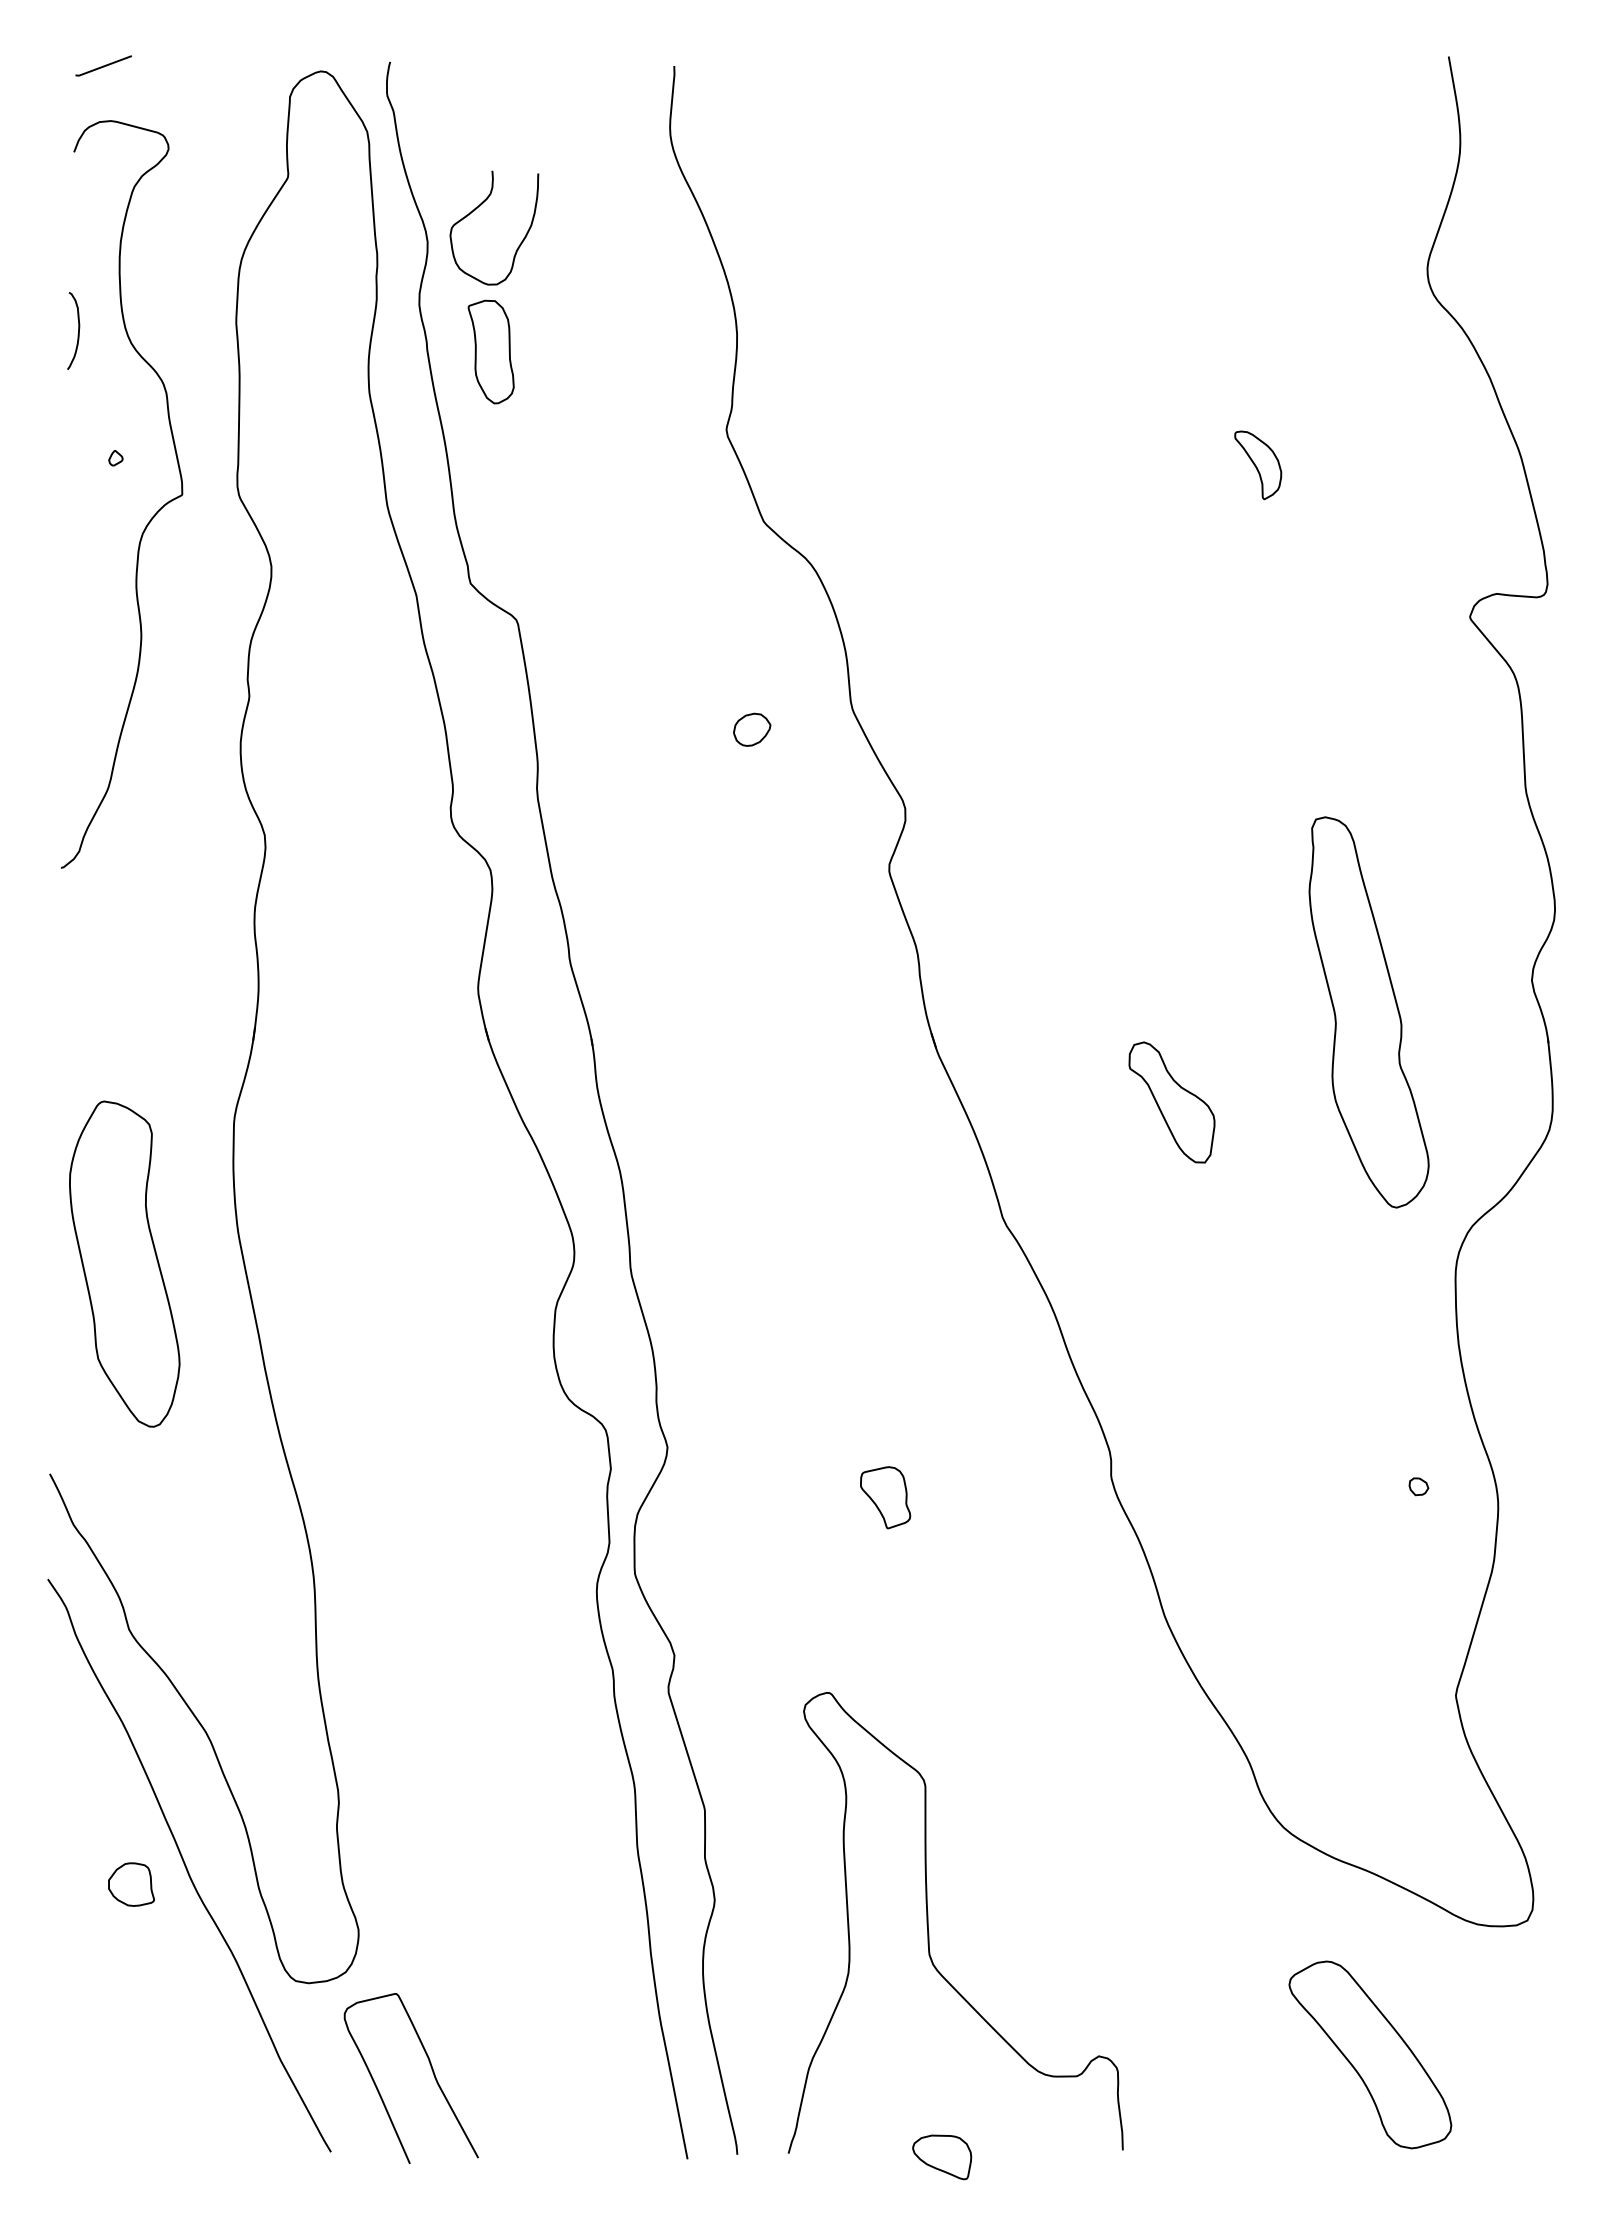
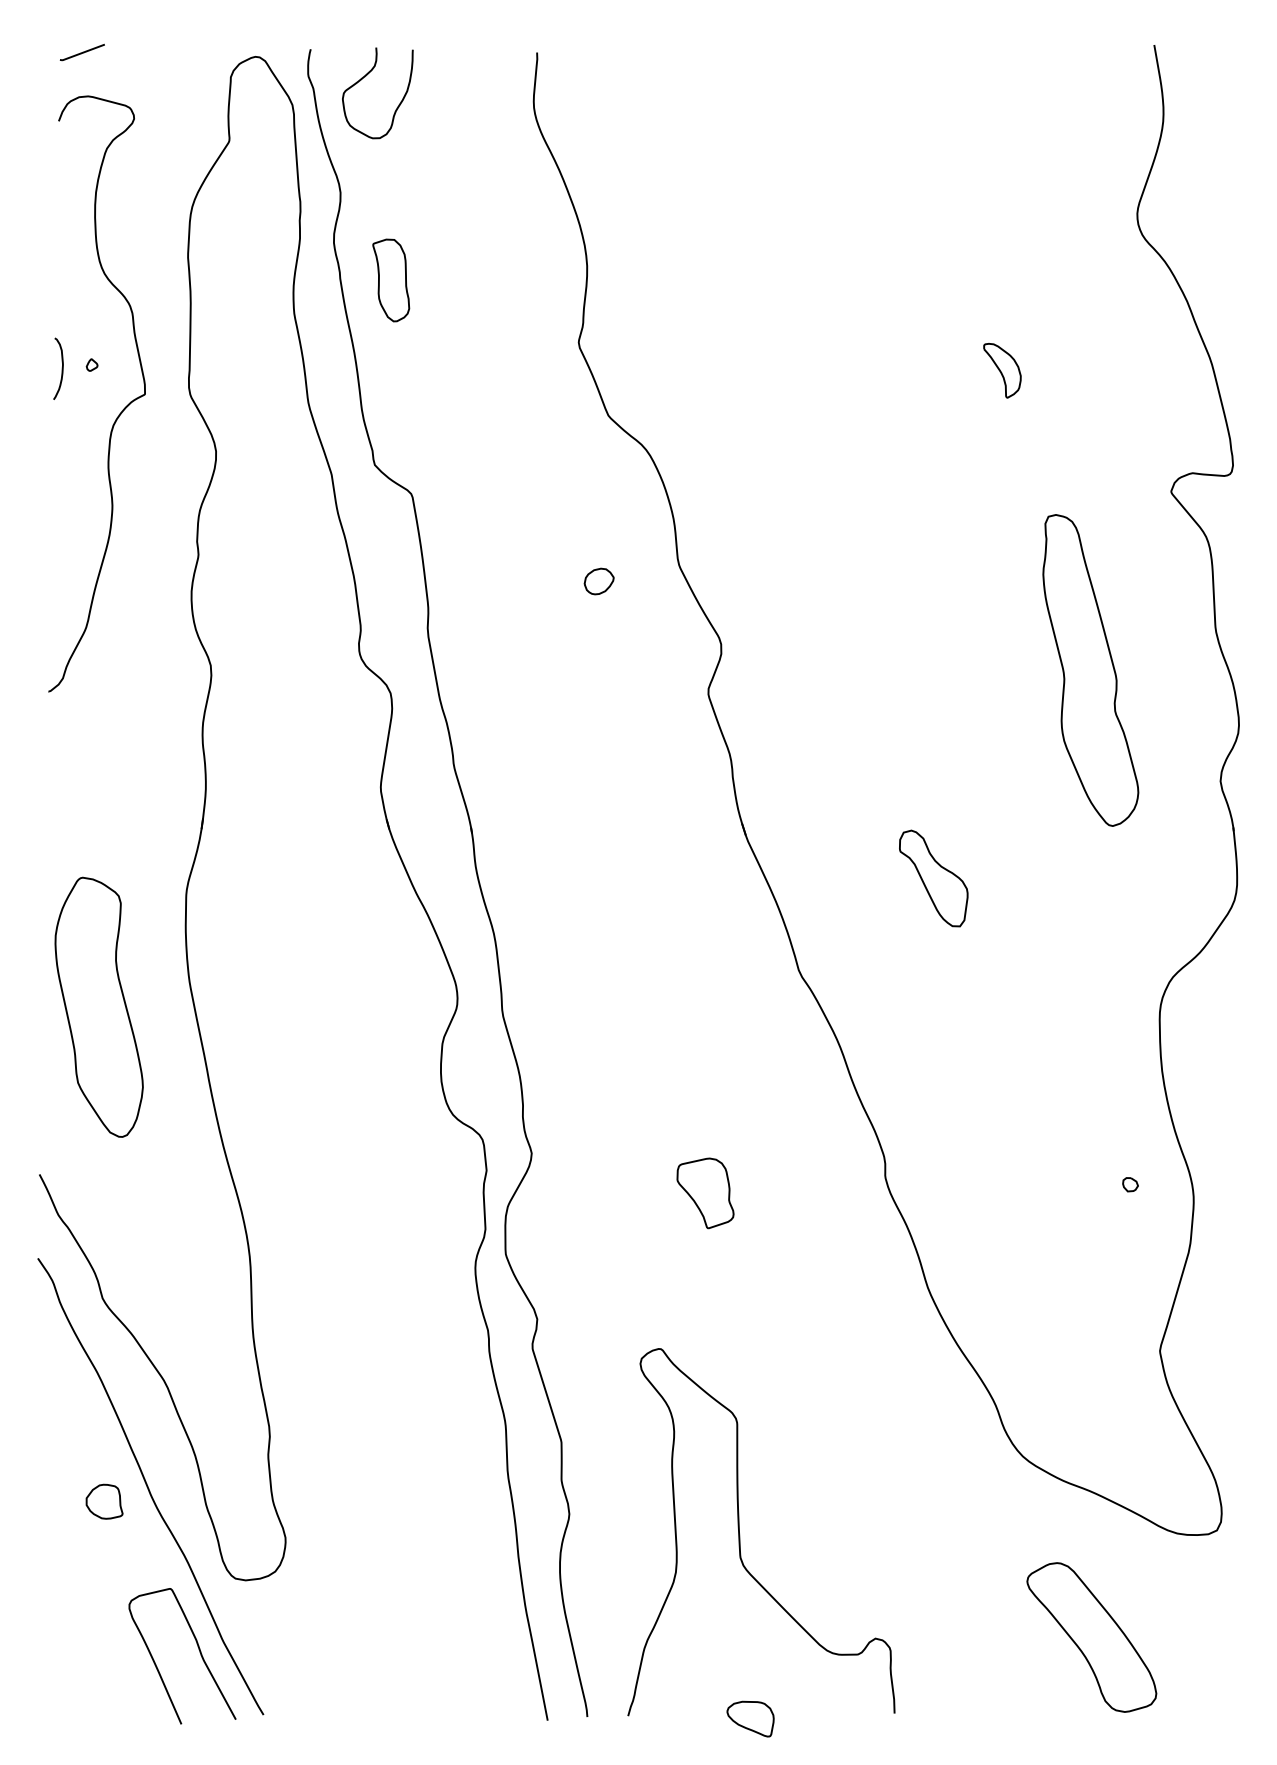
curve: (480, 206) -> (366, 76), moved
curve: (78, 330) -> (62, 368), moved
part: (1368, 1012) -> (1090, 670), moved
part: (885, 1497) -> (705, 1193), size x1.43
curve: (432, 2072) -> (199, 1651), moved

